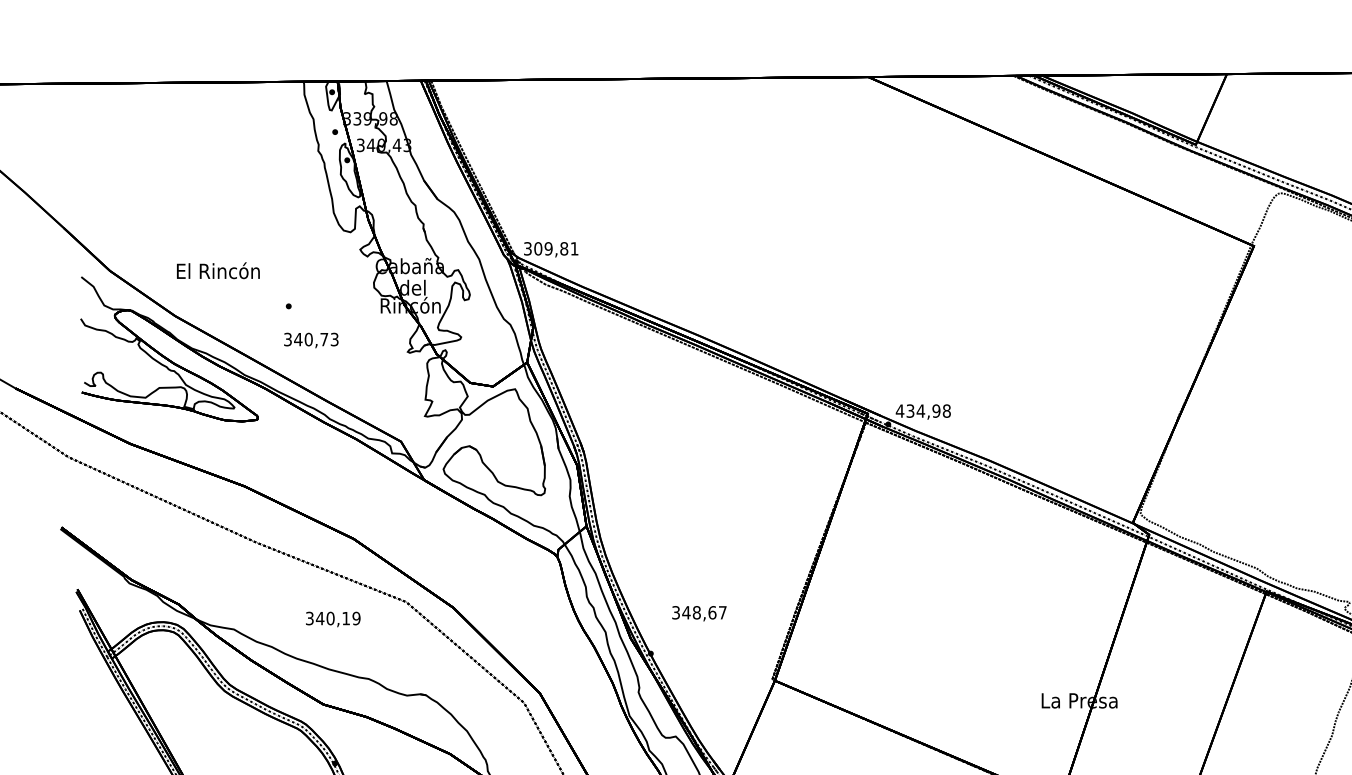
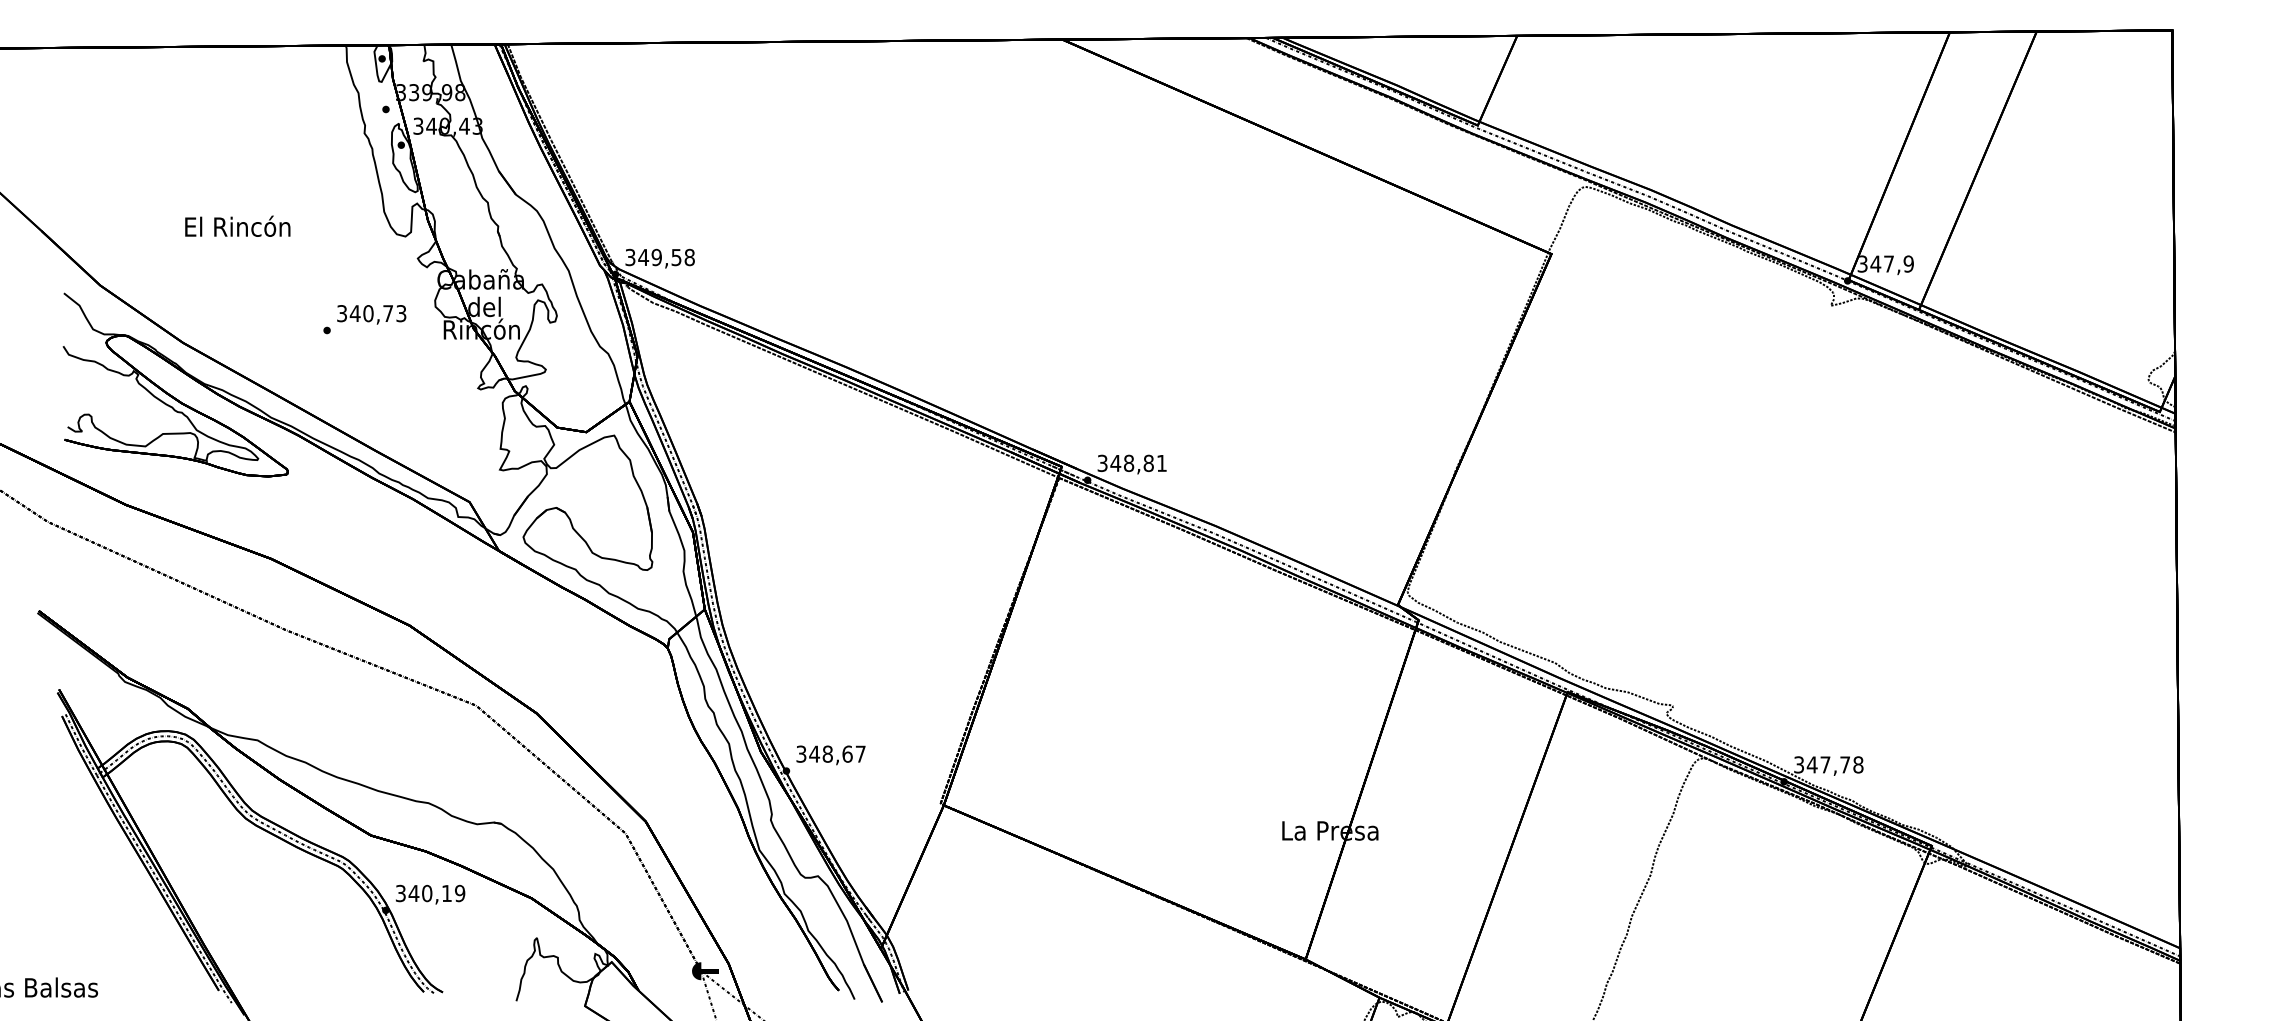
text: (556, 248) -> (666, 257), 309,81 -> 349,58
text: (218, 270) -> (237, 225), moved
text: (311, 340) -> (371, 314), moved
text: (923, 411) -> (1132, 463), 434,98 -> 348,81
text: (698, 613) -> (830, 755), moved
text: (333, 619) -> (430, 894), moved

